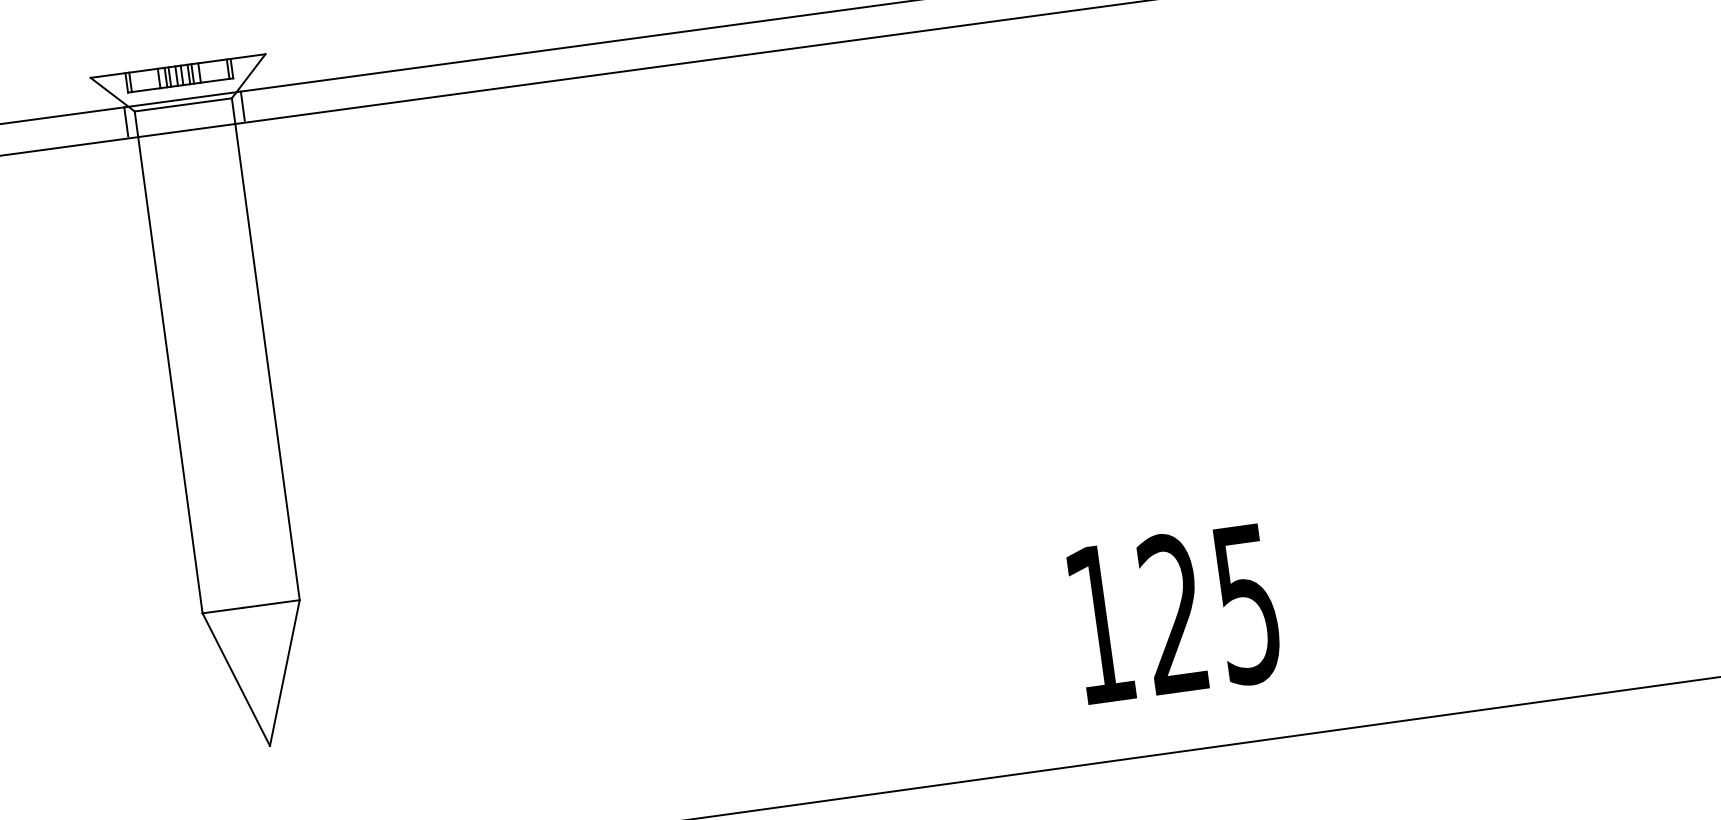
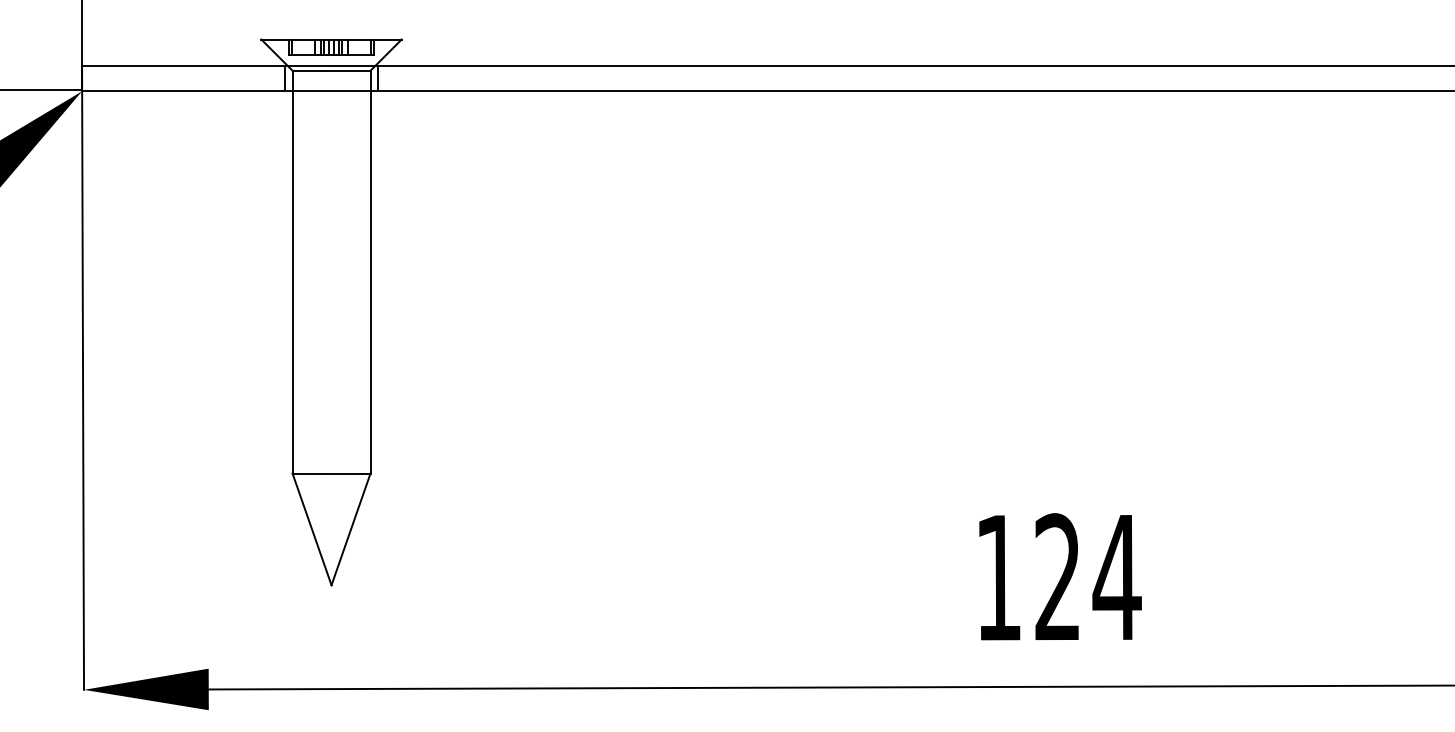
text: (1246, 605) -> (1116, 578), 125 -> 124

